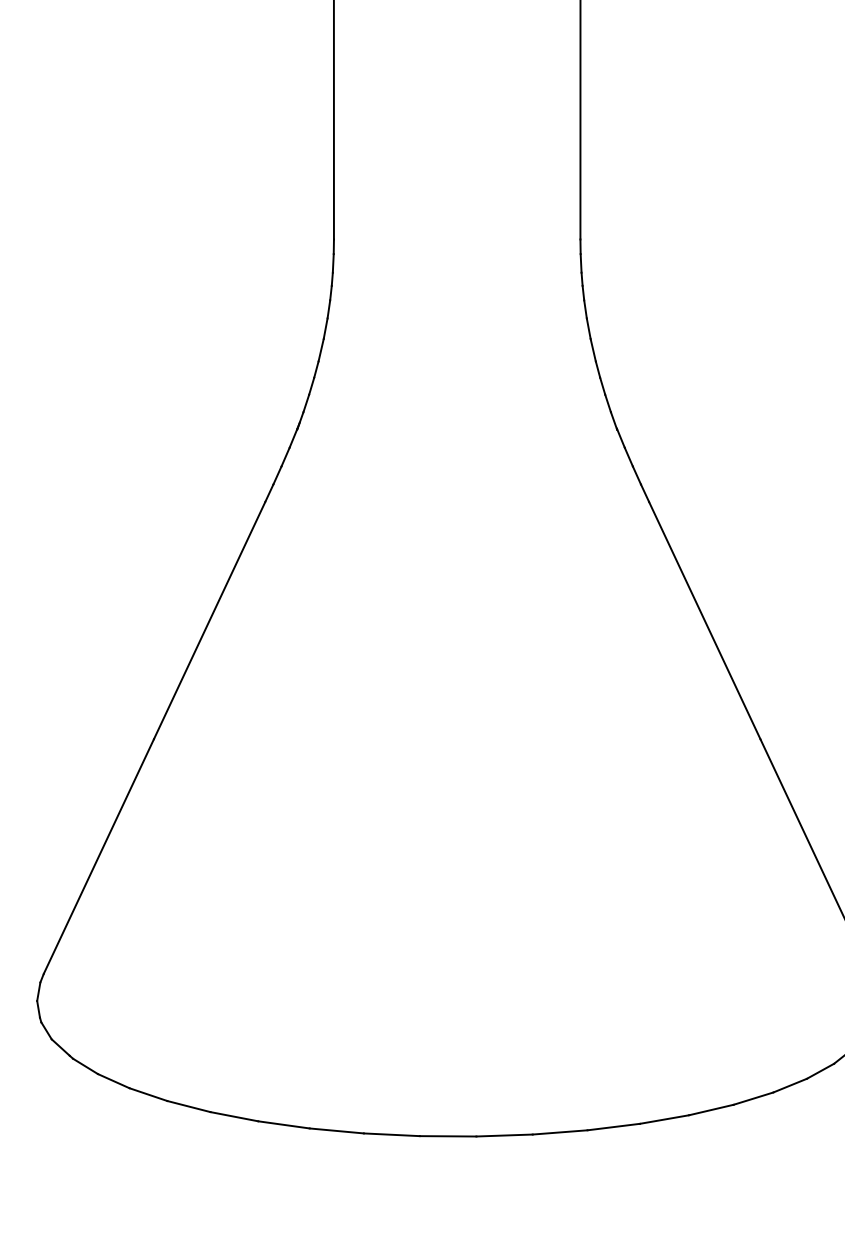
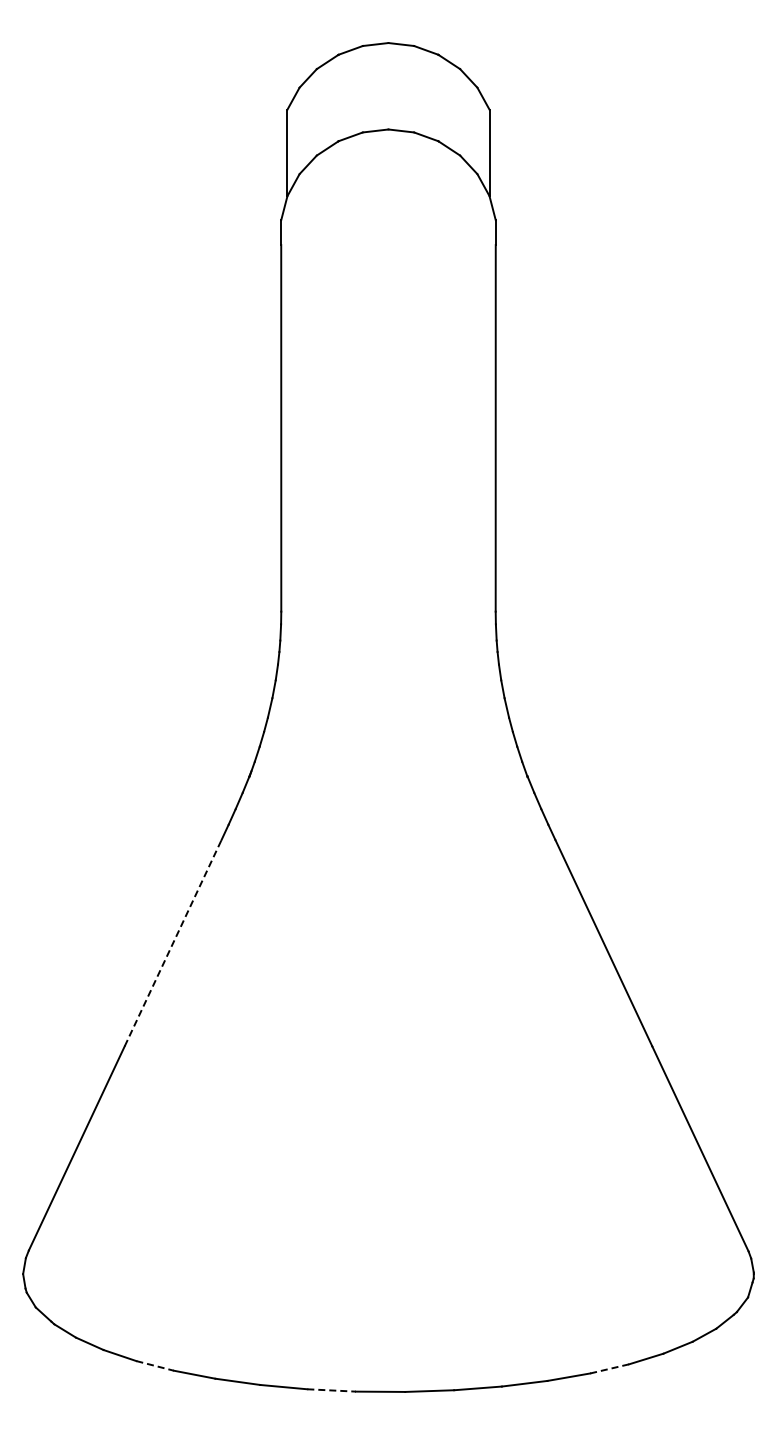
line: (210, 620) -> (173, 943), solid -> dashed
line: (189, 1107) -> (155, 1366), solid -> dashed
line: (711, 1109) -> (609, 1368), solid -> dashed
line: (392, 1134) -> (332, 1390), solid -> dashed

